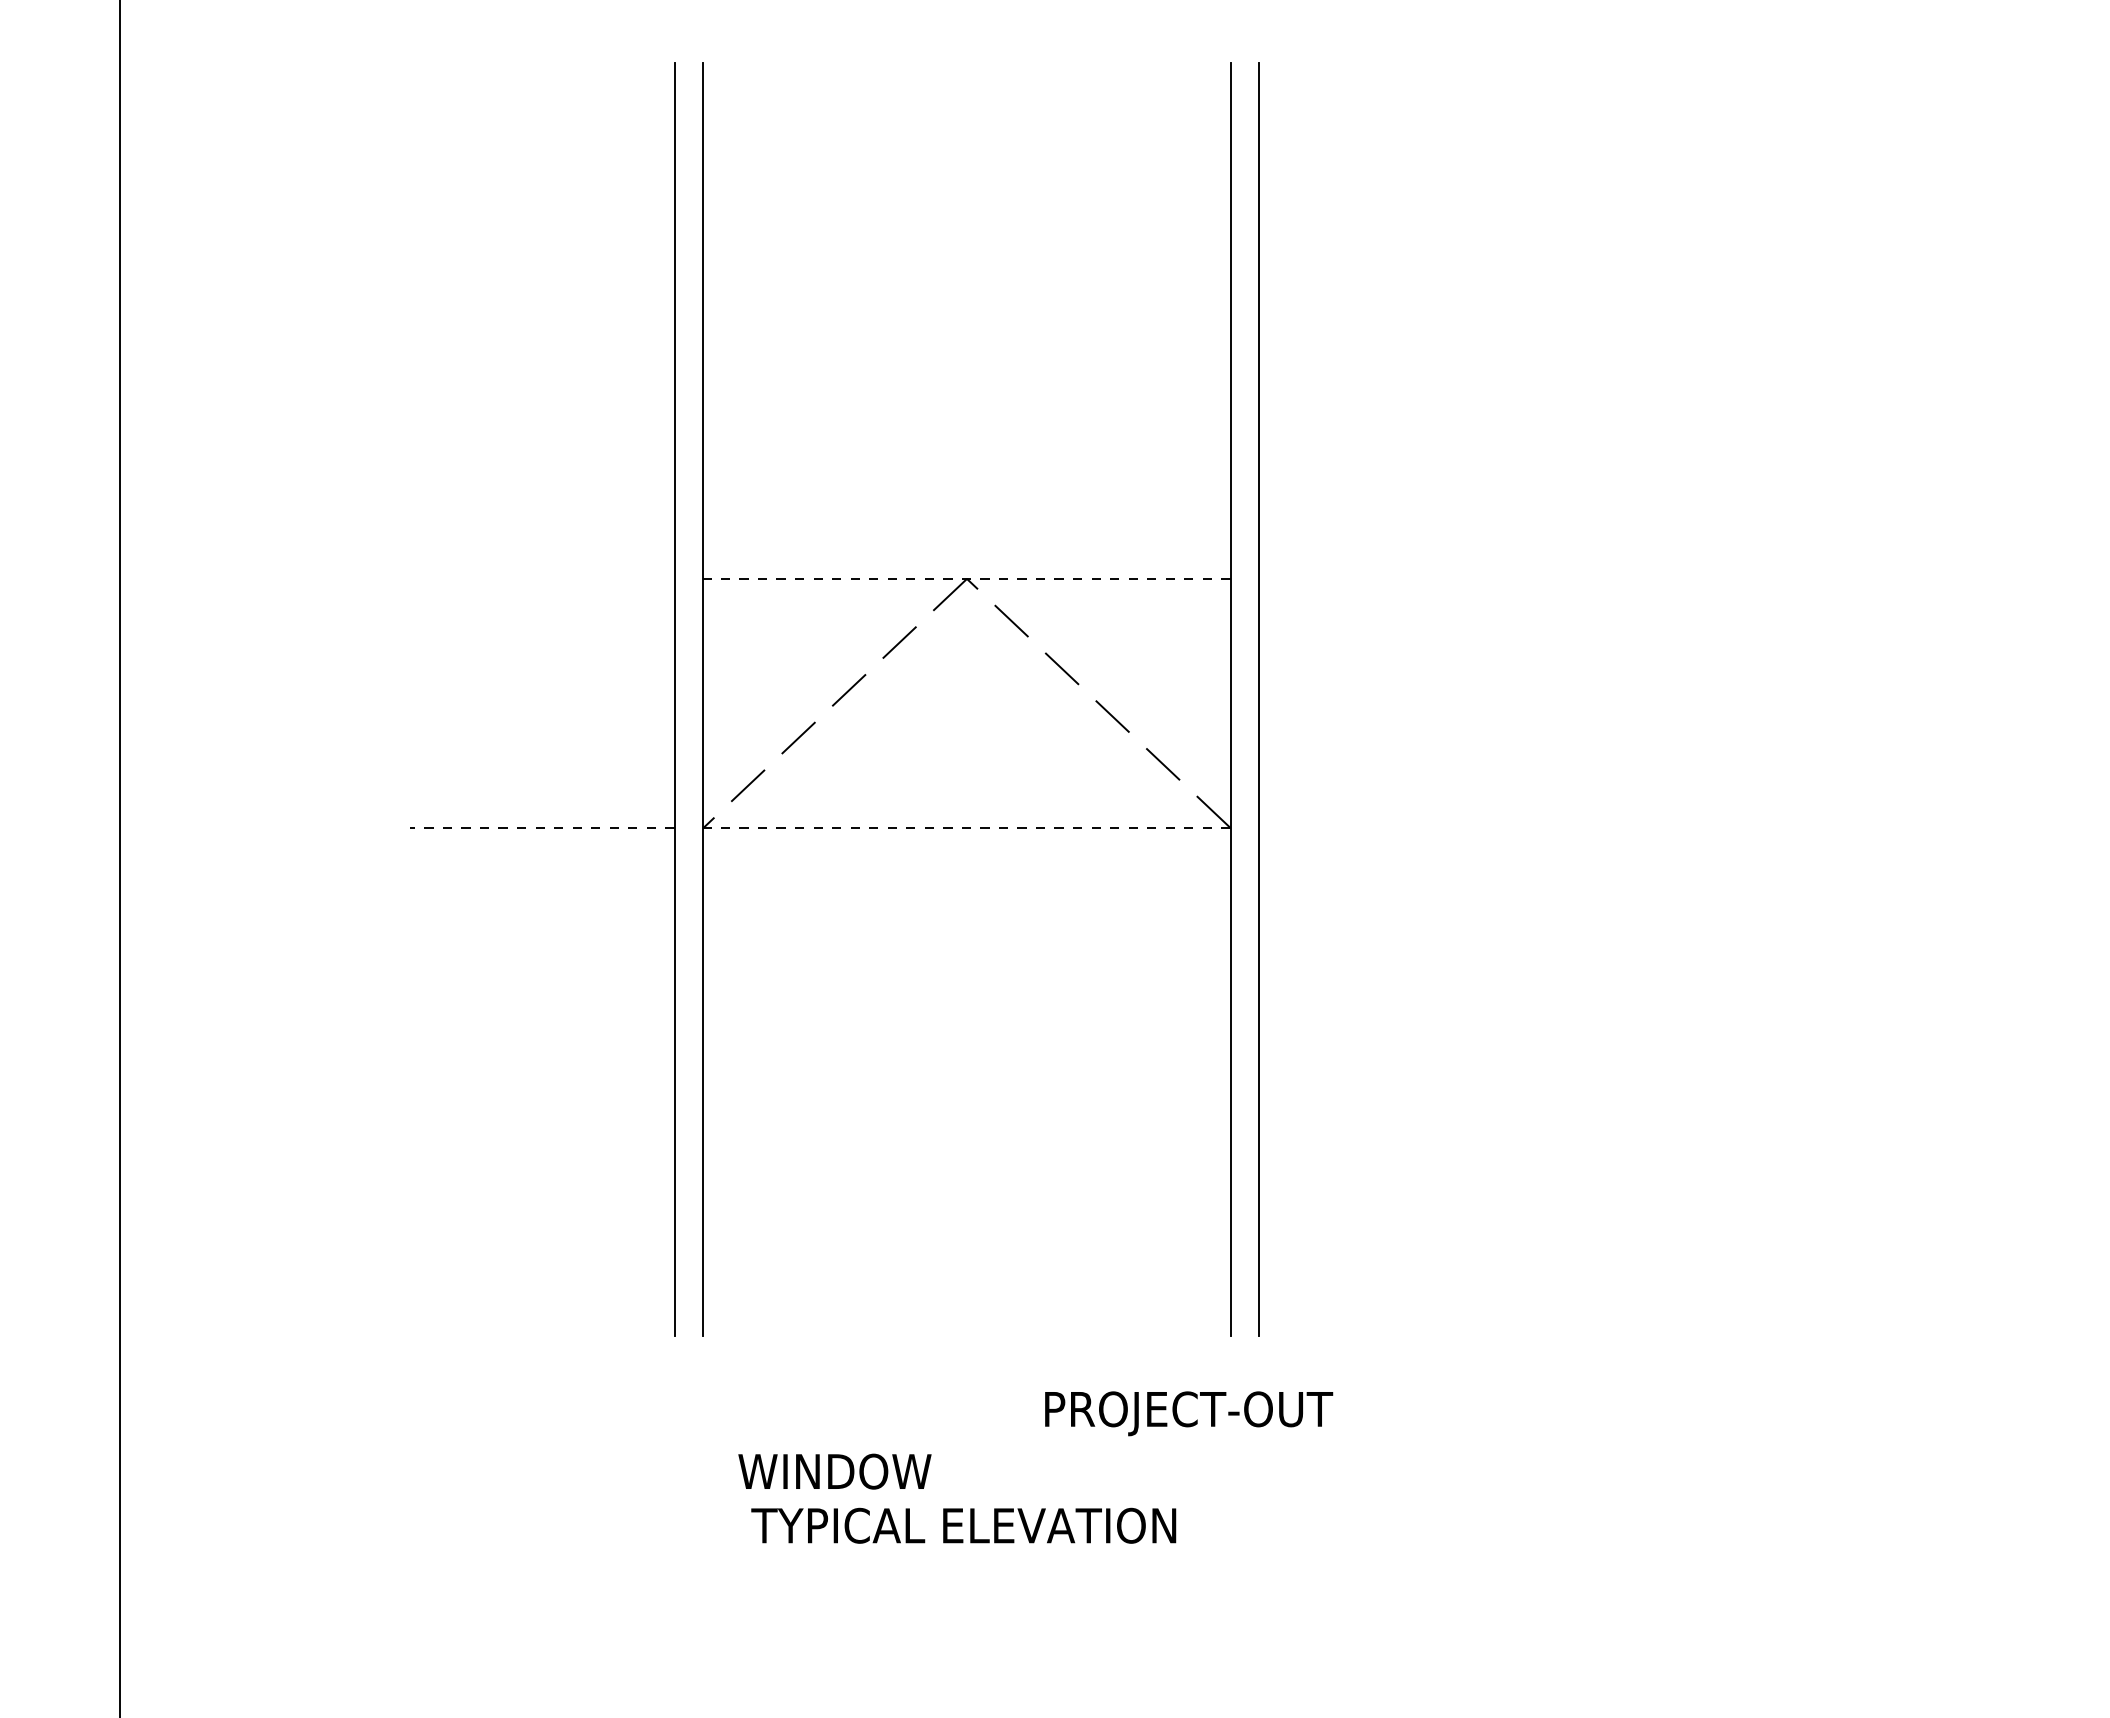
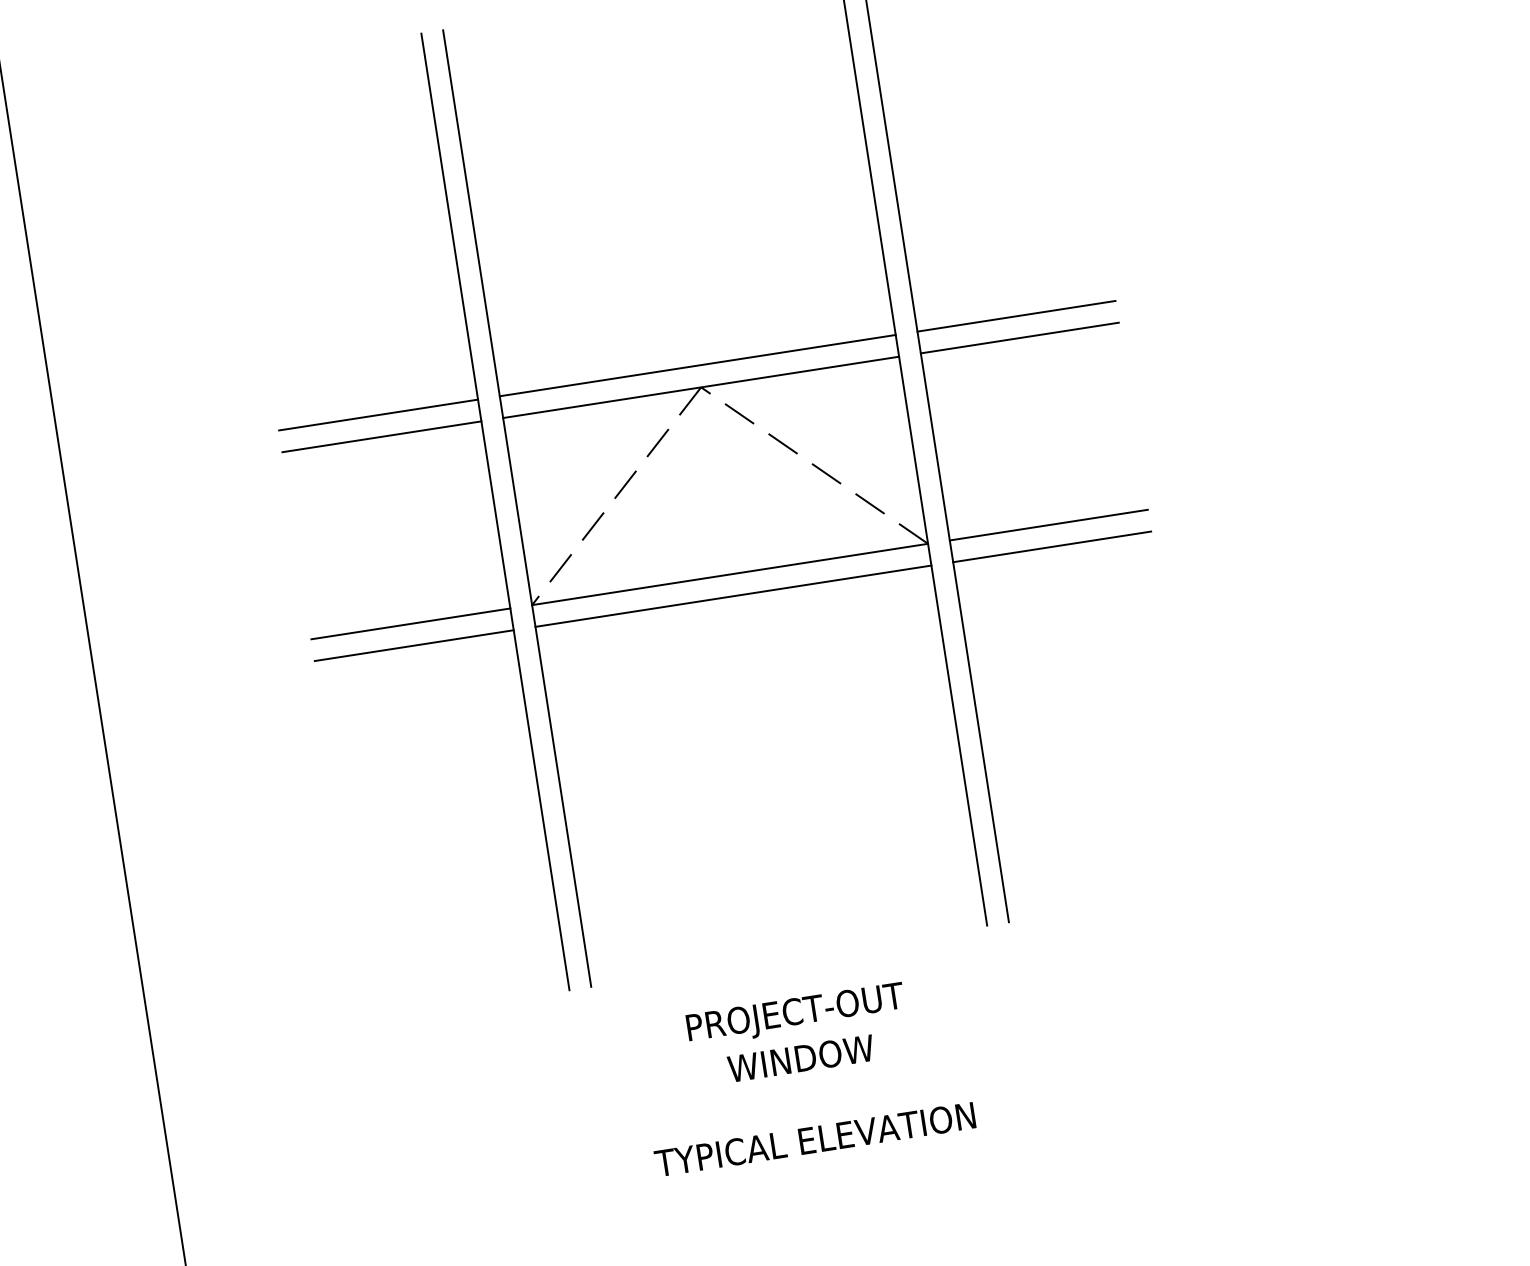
line: (541, 549) -> (378, 414), added
line: (966, 549) -> (697, 365), added
line: (1390, 549) -> (1015, 316), added
line: (541, 578) -> (381, 436), added
line: (966, 578) -> (700, 387), dashed -> solid
line: (1390, 578) -> (1019, 337), added
line: (541, 827) -> (410, 623), dashed -> solid
line: (966, 827) -> (729, 574), dashed -> solid
line: (1390, 827) -> (1048, 524), added
line: (541, 856) -> (413, 645), added
line: (966, 856) -> (733, 595), added
line: (1390, 856) -> (1051, 546), added
text: (1189, 1413) -> (796, 1014), moved
text: (834, 1471) -> (800, 1058), moved
text: (963, 1525) -> (814, 1139), moved

